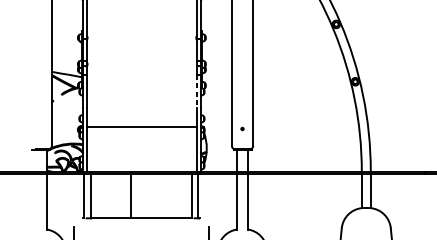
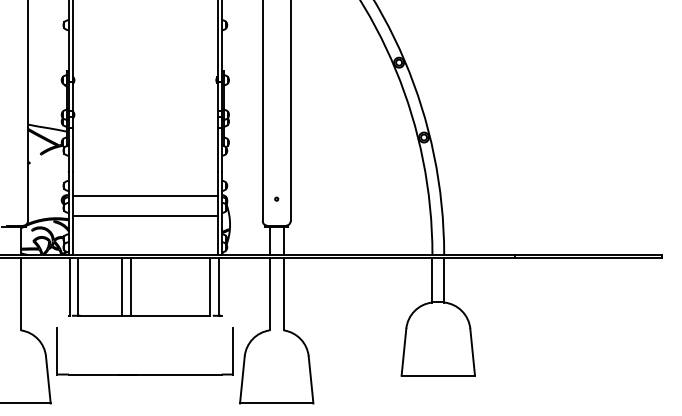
line: (197, 90) -> (217, 149), dashed -> solid
line: (142, 141) -> (145, 215), added
line: (124, 195) -> (122, 286), added

